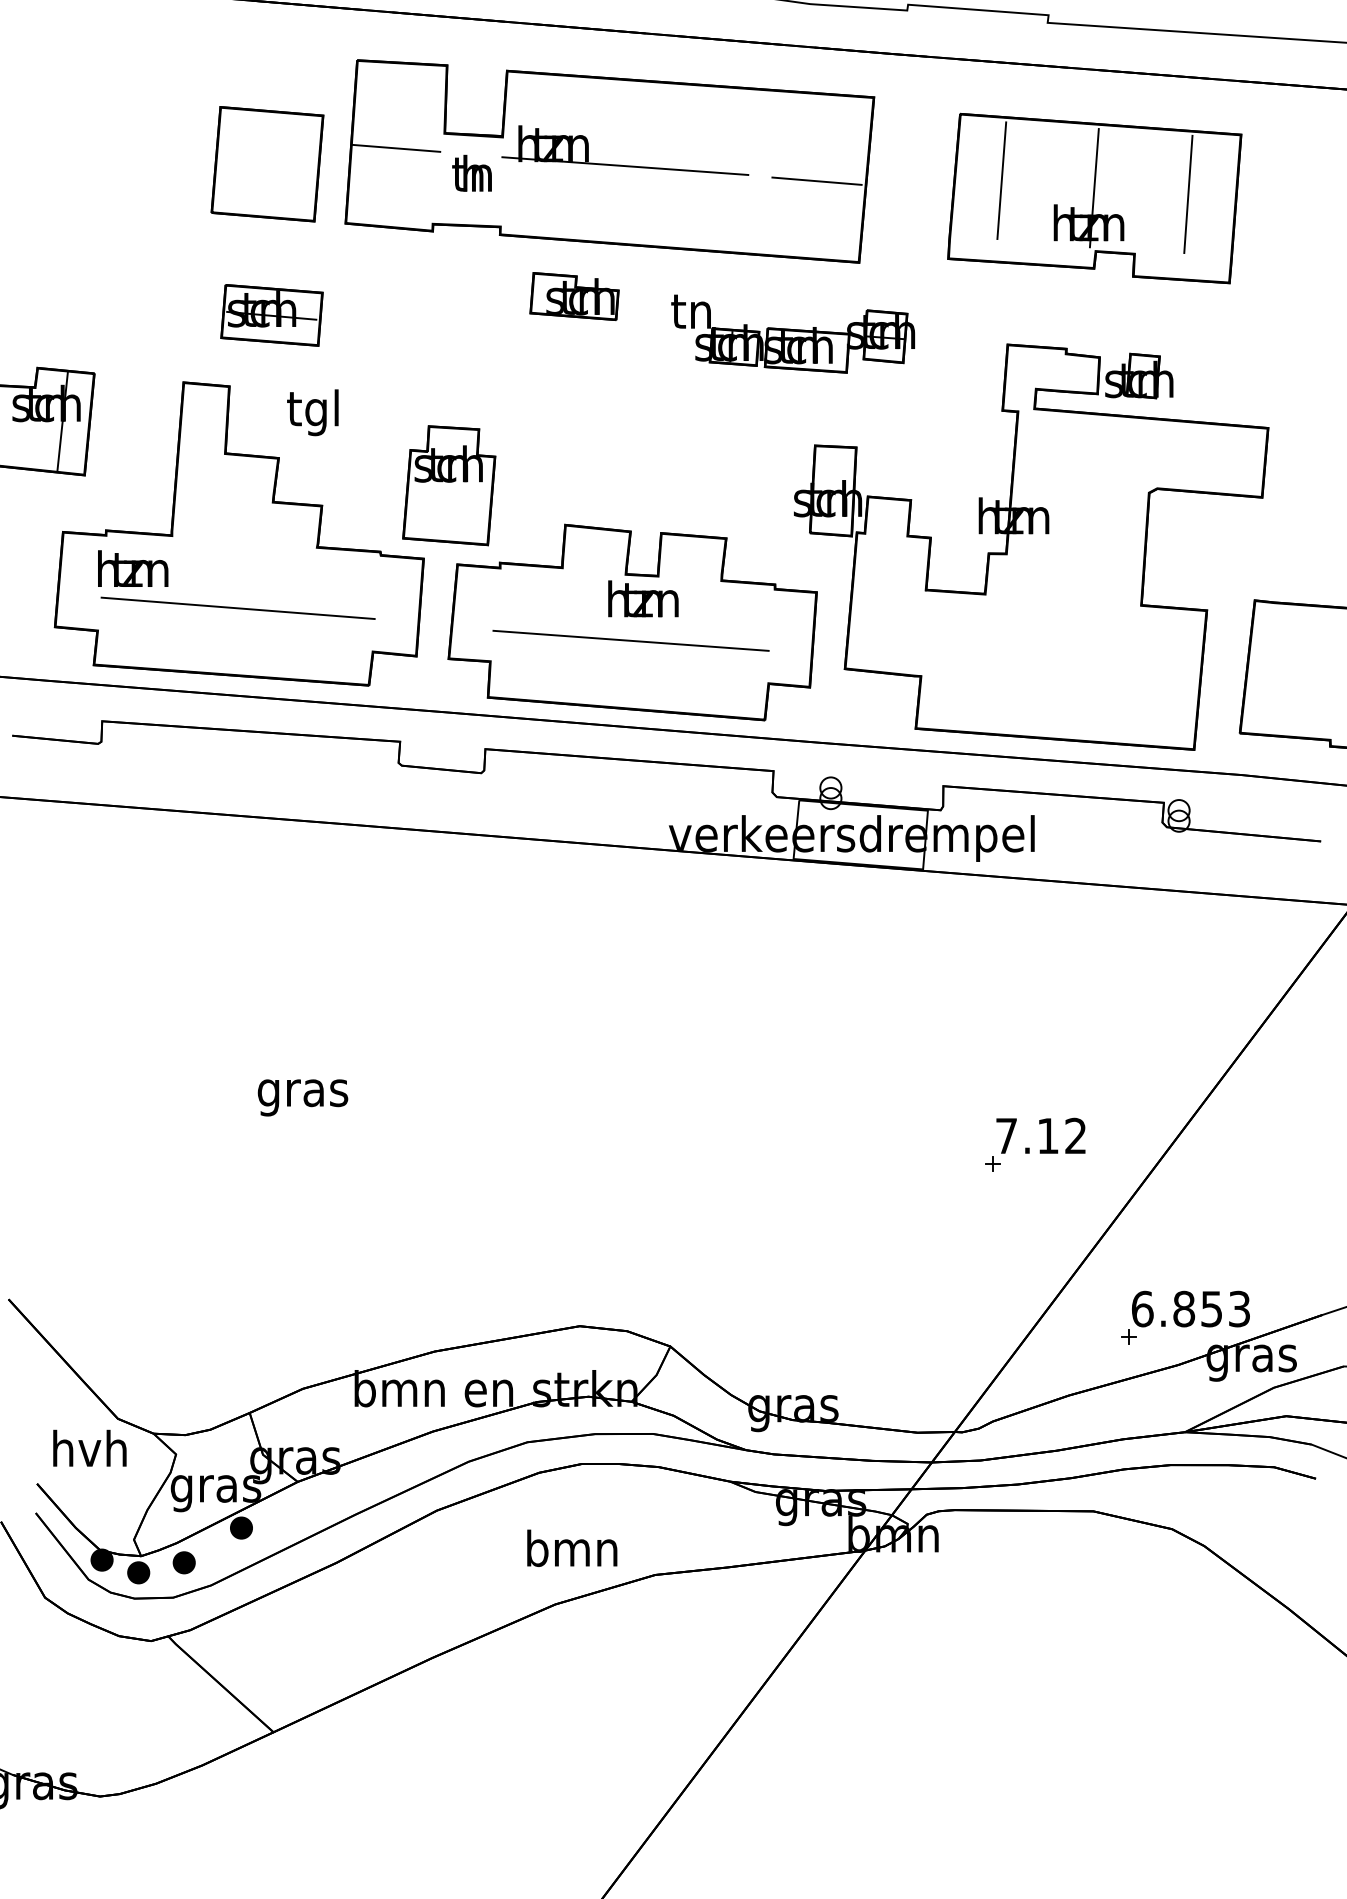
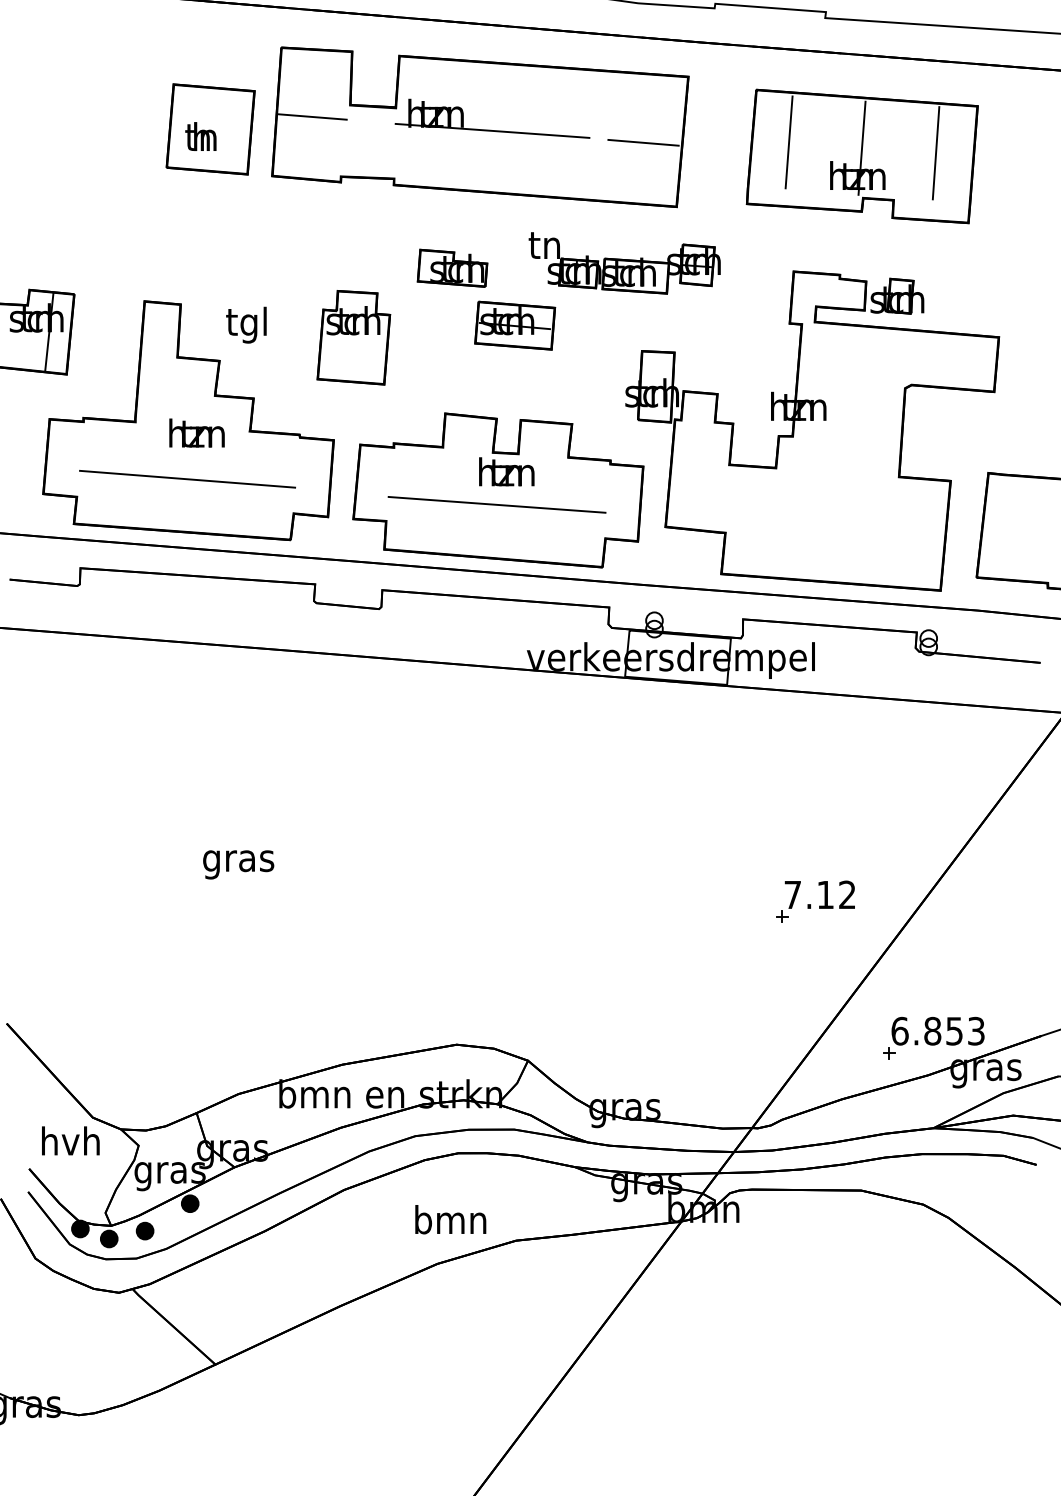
text: (471, 172) -> (200, 135), moved
part: (574, 296) -> (452, 268), moved
part: (271, 315) -> (514, 325), moved
part: (449, 485) -> (354, 337), moved
text: (133, 568) -> (197, 432), moved

